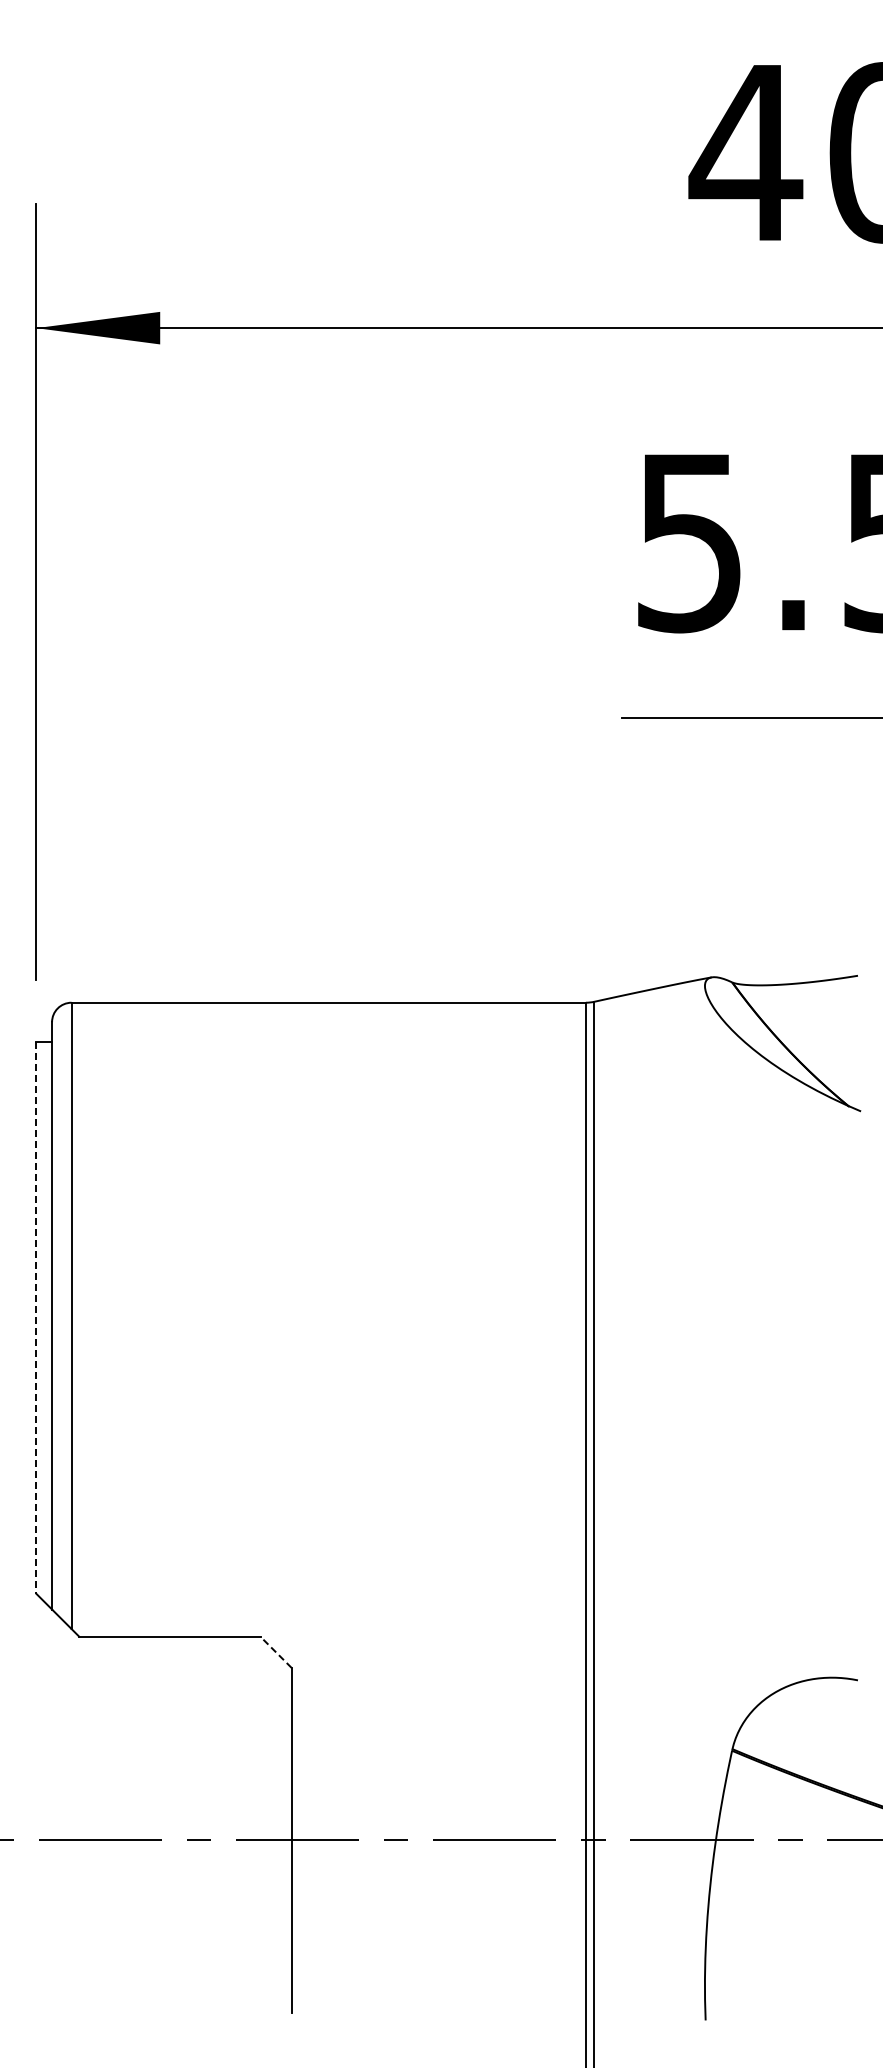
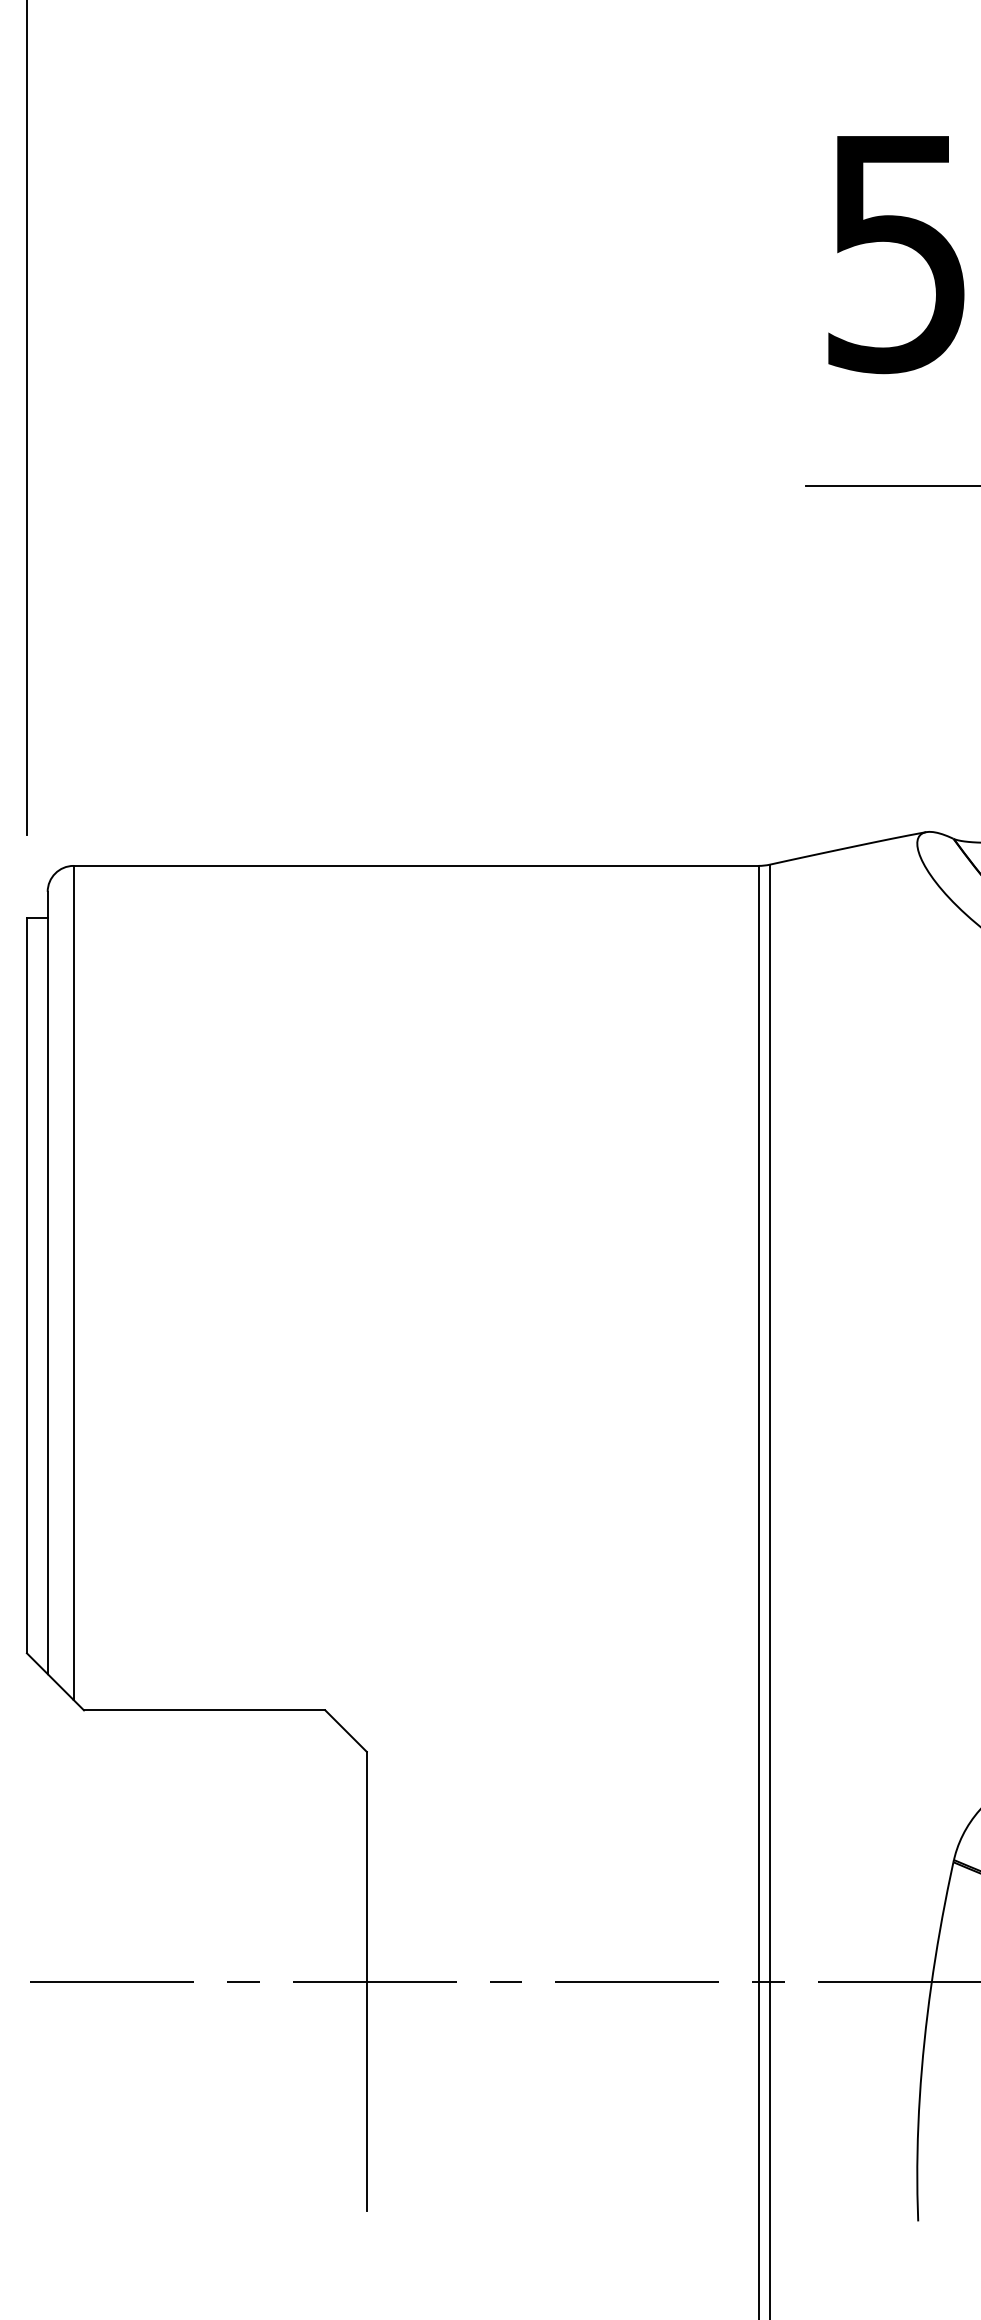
line: (36, 1318) -> (26, 1286), dashed -> solid
line: (275, 1652) -> (345, 1731), dashed -> solid

